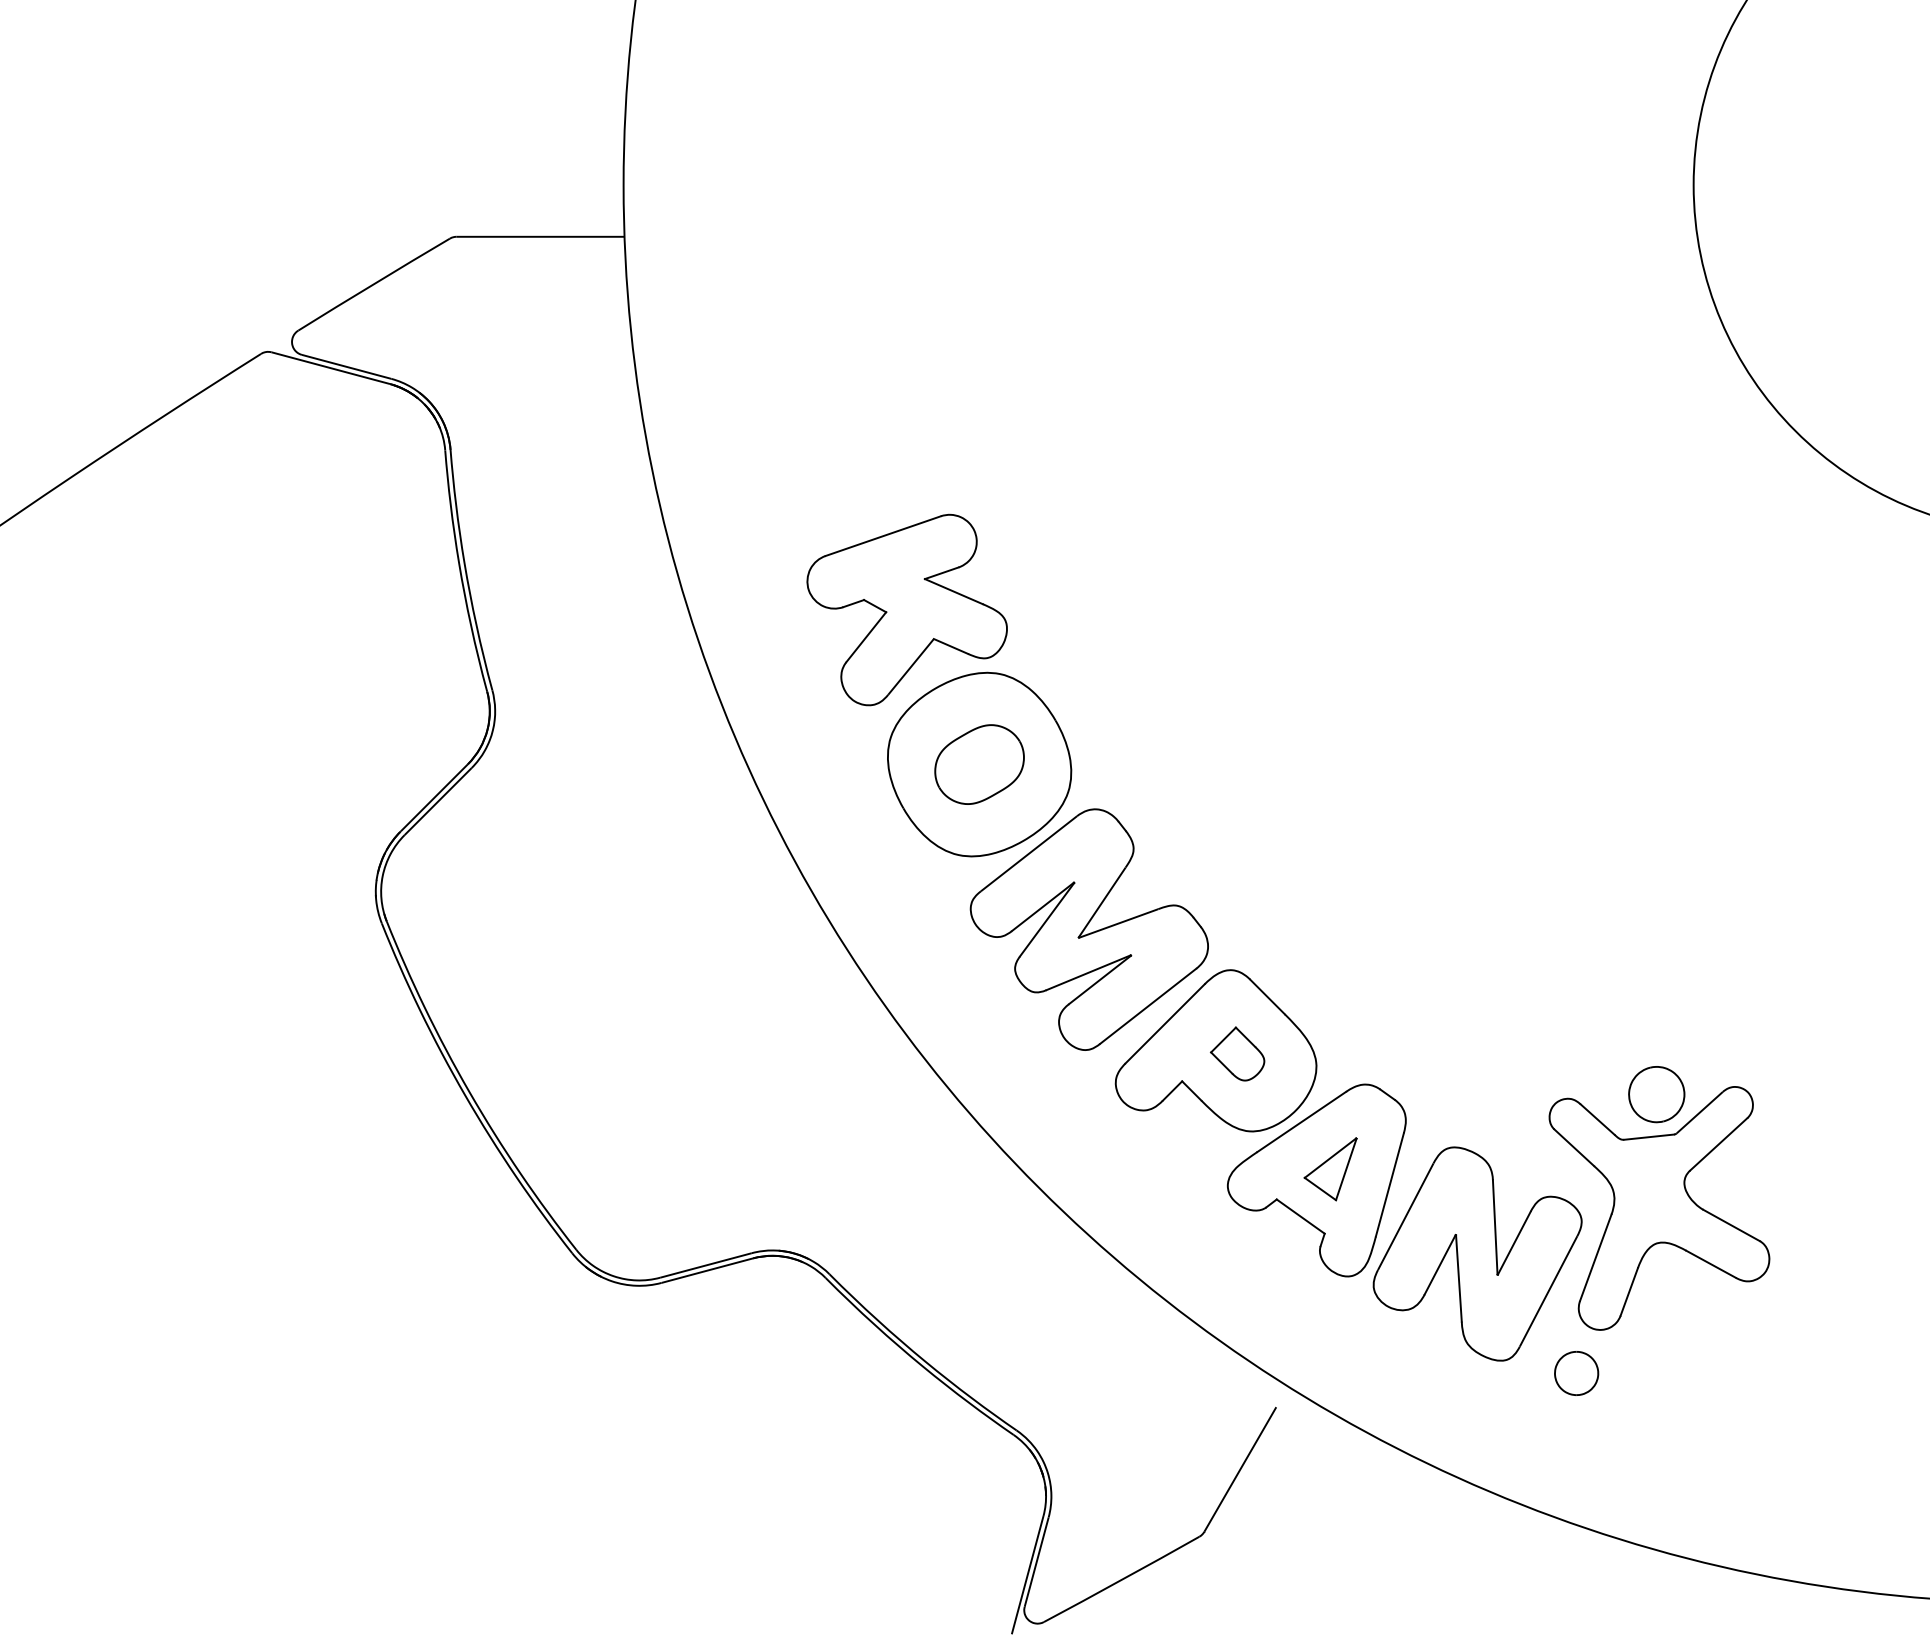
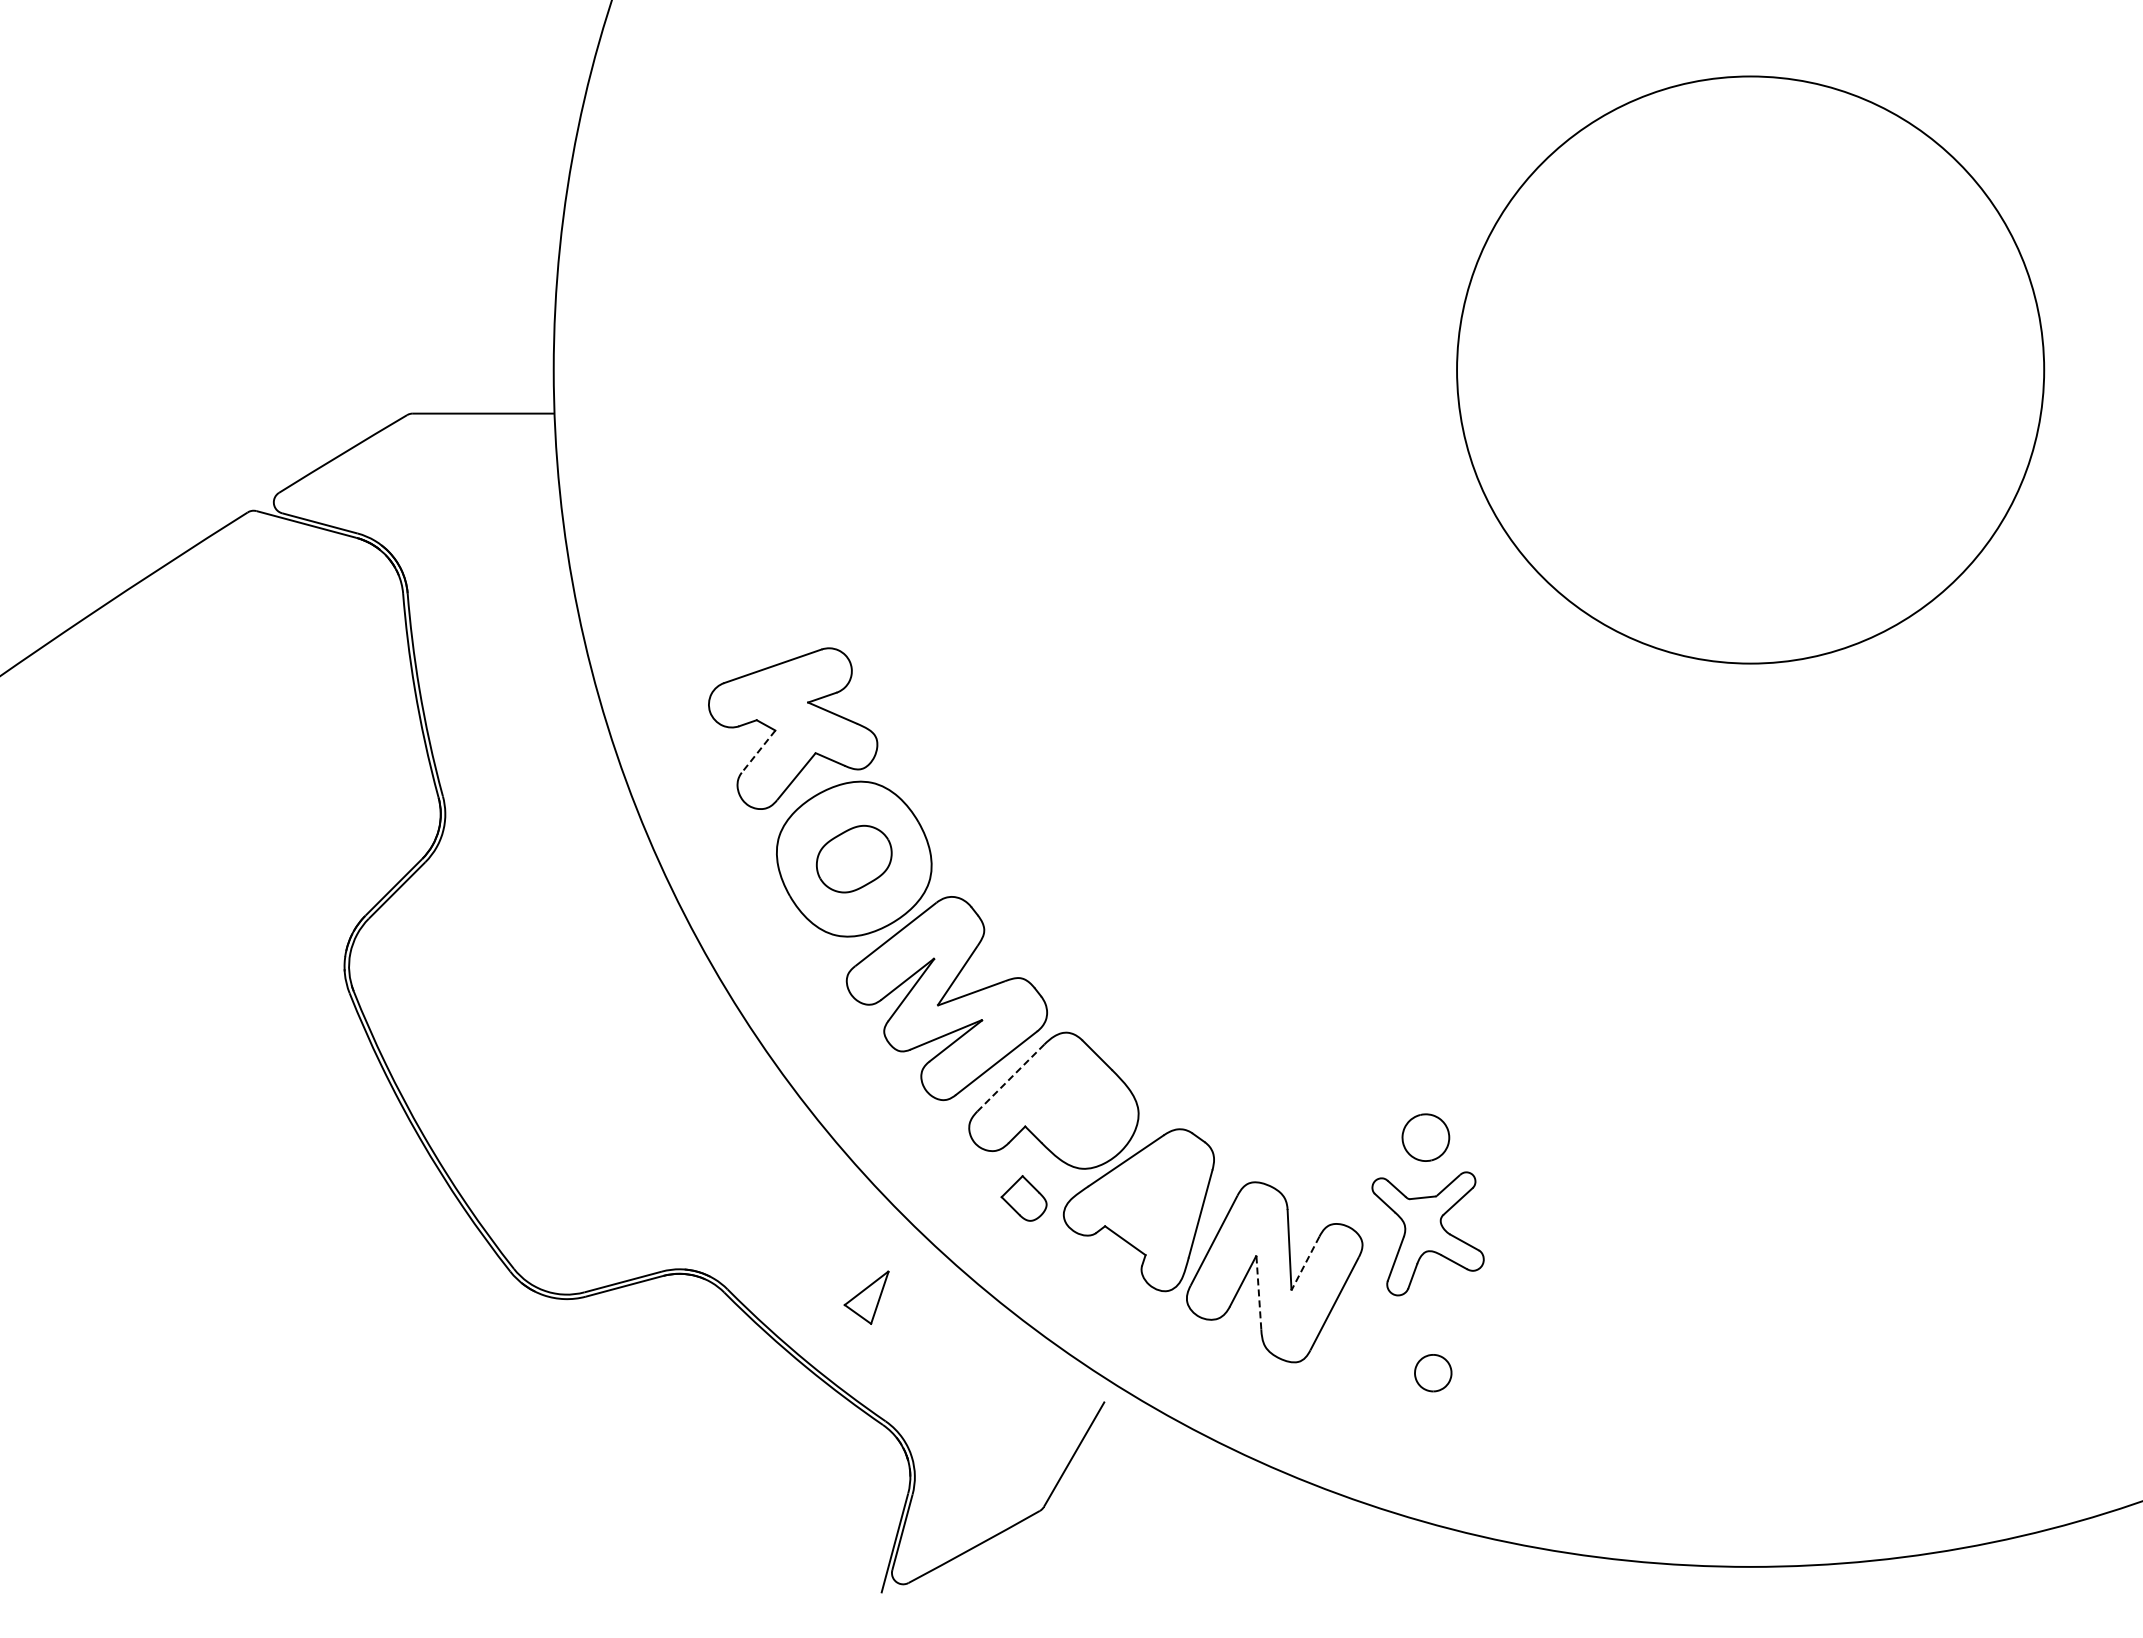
line: (866, 637) -> (758, 751), solid -> dashed
line: (1164, 1024) -> (1010, 1078), solid -> dashed
part: (1236, 1054) -> (1023, 1198), moved
part: (1330, 1168) -> (866, 1297), moved
part: (1658, 1208) -> (1427, 1233), size x0.6
line: (1514, 1243) -> (1305, 1263), solid -> dashed
line: (1458, 1277) -> (1258, 1292), solid -> dashed
part: (1576, 1373) -> (1433, 1373), moved

